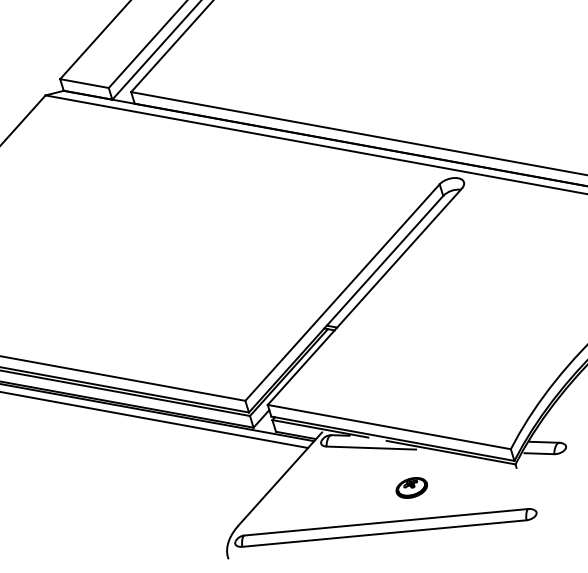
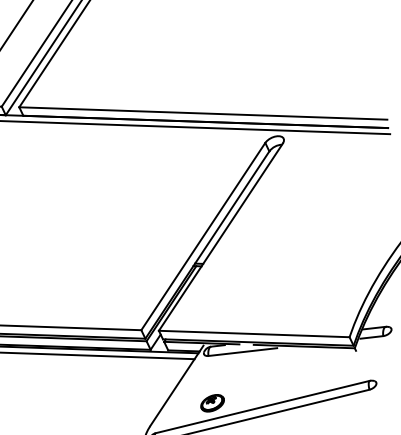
part: (411, 487) -> (212, 402), moved

